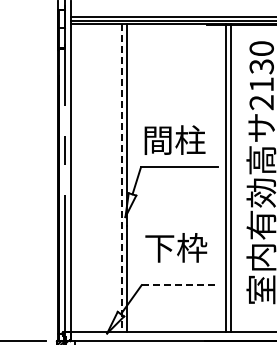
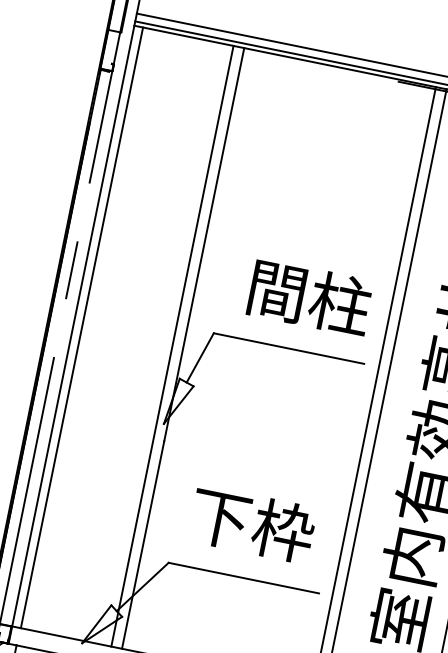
text: (174, 139) -> (309, 296), moved
line: (75, 177) -> (82, 327), added
line: (121, 178) -> (171, 347), dashed -> solid
text: (176, 247) -> (253, 523), moved
line: (180, 285) -> (243, 578), dashed -> solid

